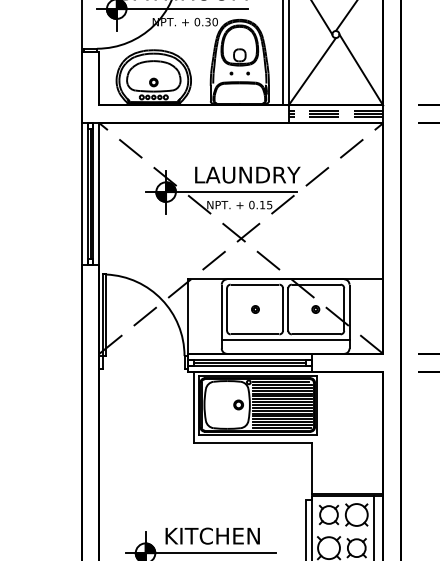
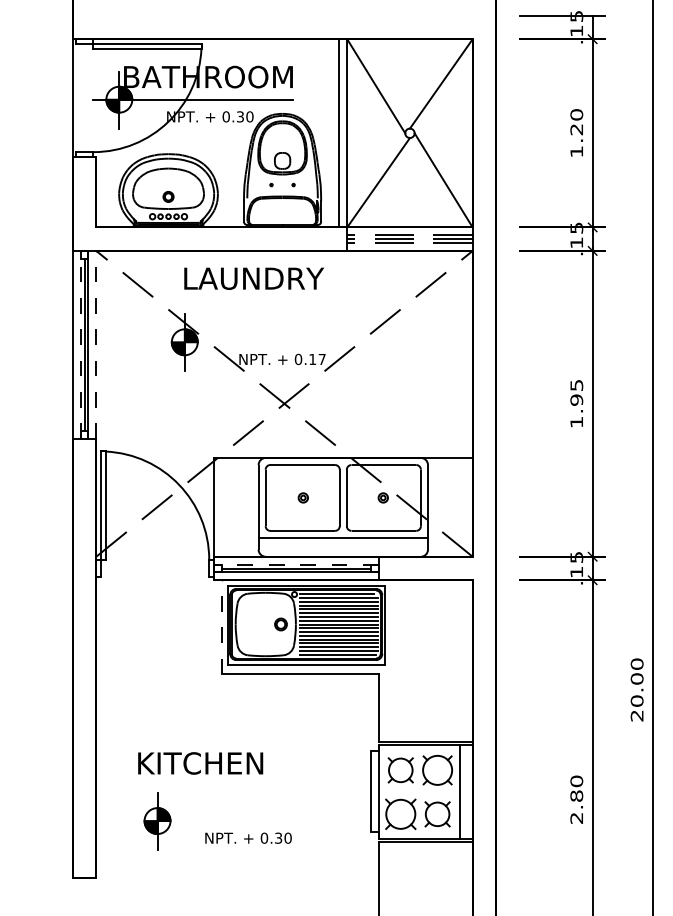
text: (247, 174) -> (253, 278), moved
line: (221, 192) -> (258, 342), removed
line: (87, 193) -> (80, 344), solid -> dashed
line: (99, 193) -> (96, 344), solid -> dashed
text: (269, 205) -> (321, 359), 0.15 -> 0.17
line: (249, 359) -> (295, 564), solid -> dashed
line: (193, 406) -> (221, 626), solid -> dashed
text: (212, 536) -> (200, 763), moved
line: (200, 553) -> (230, 821), removed

